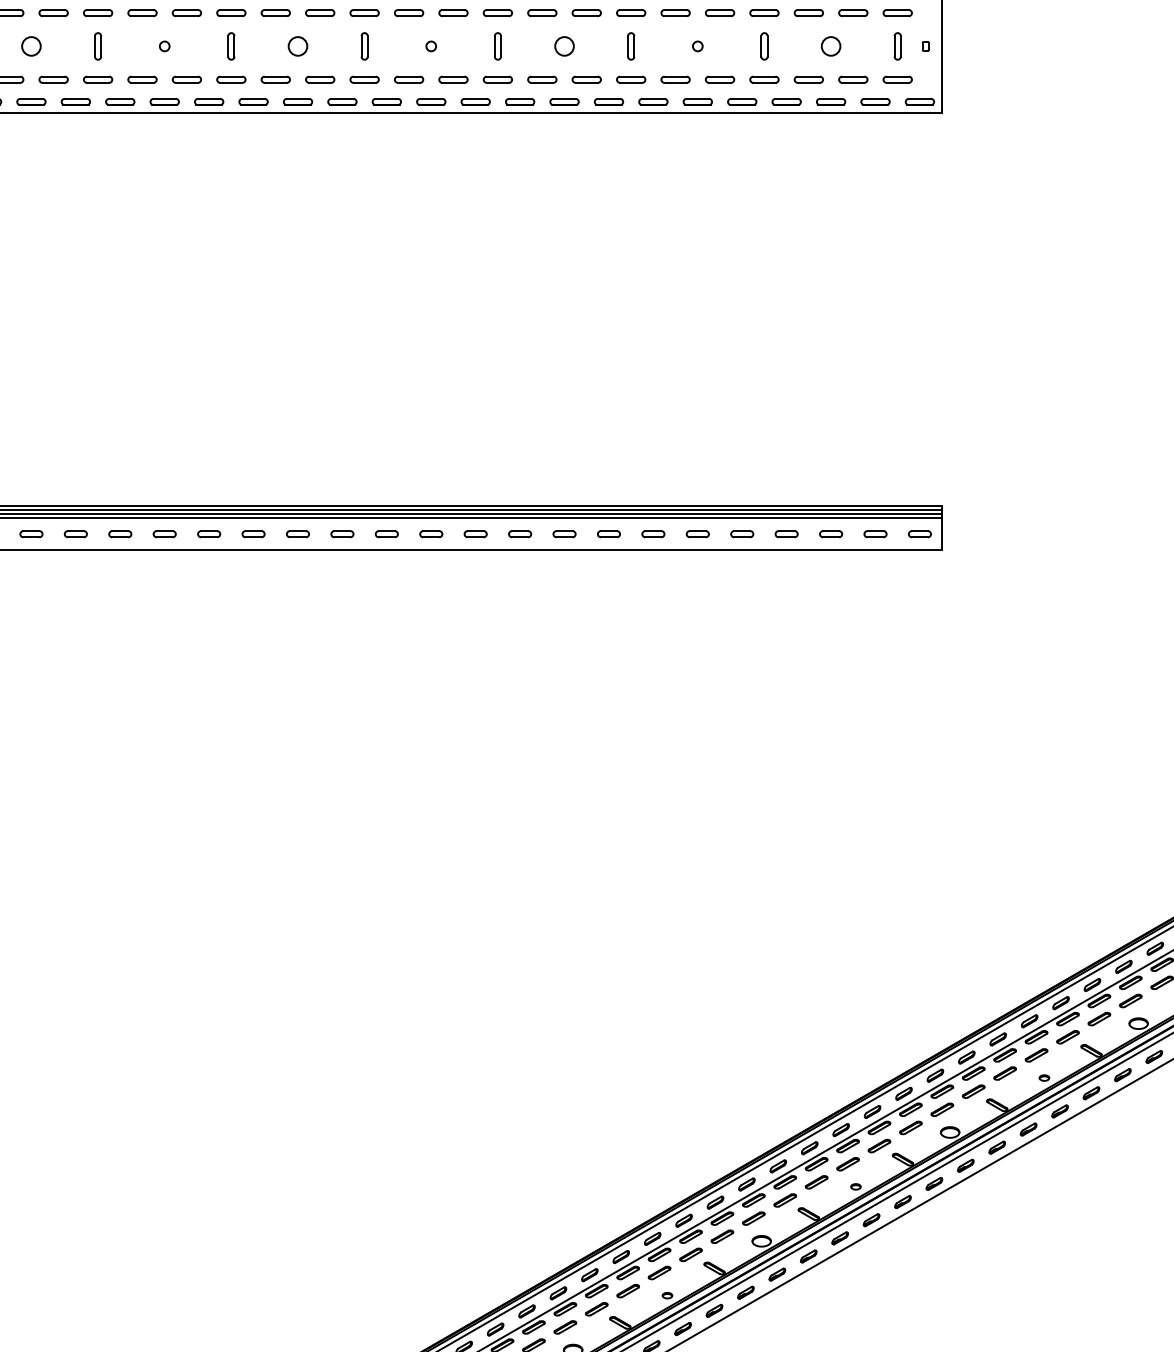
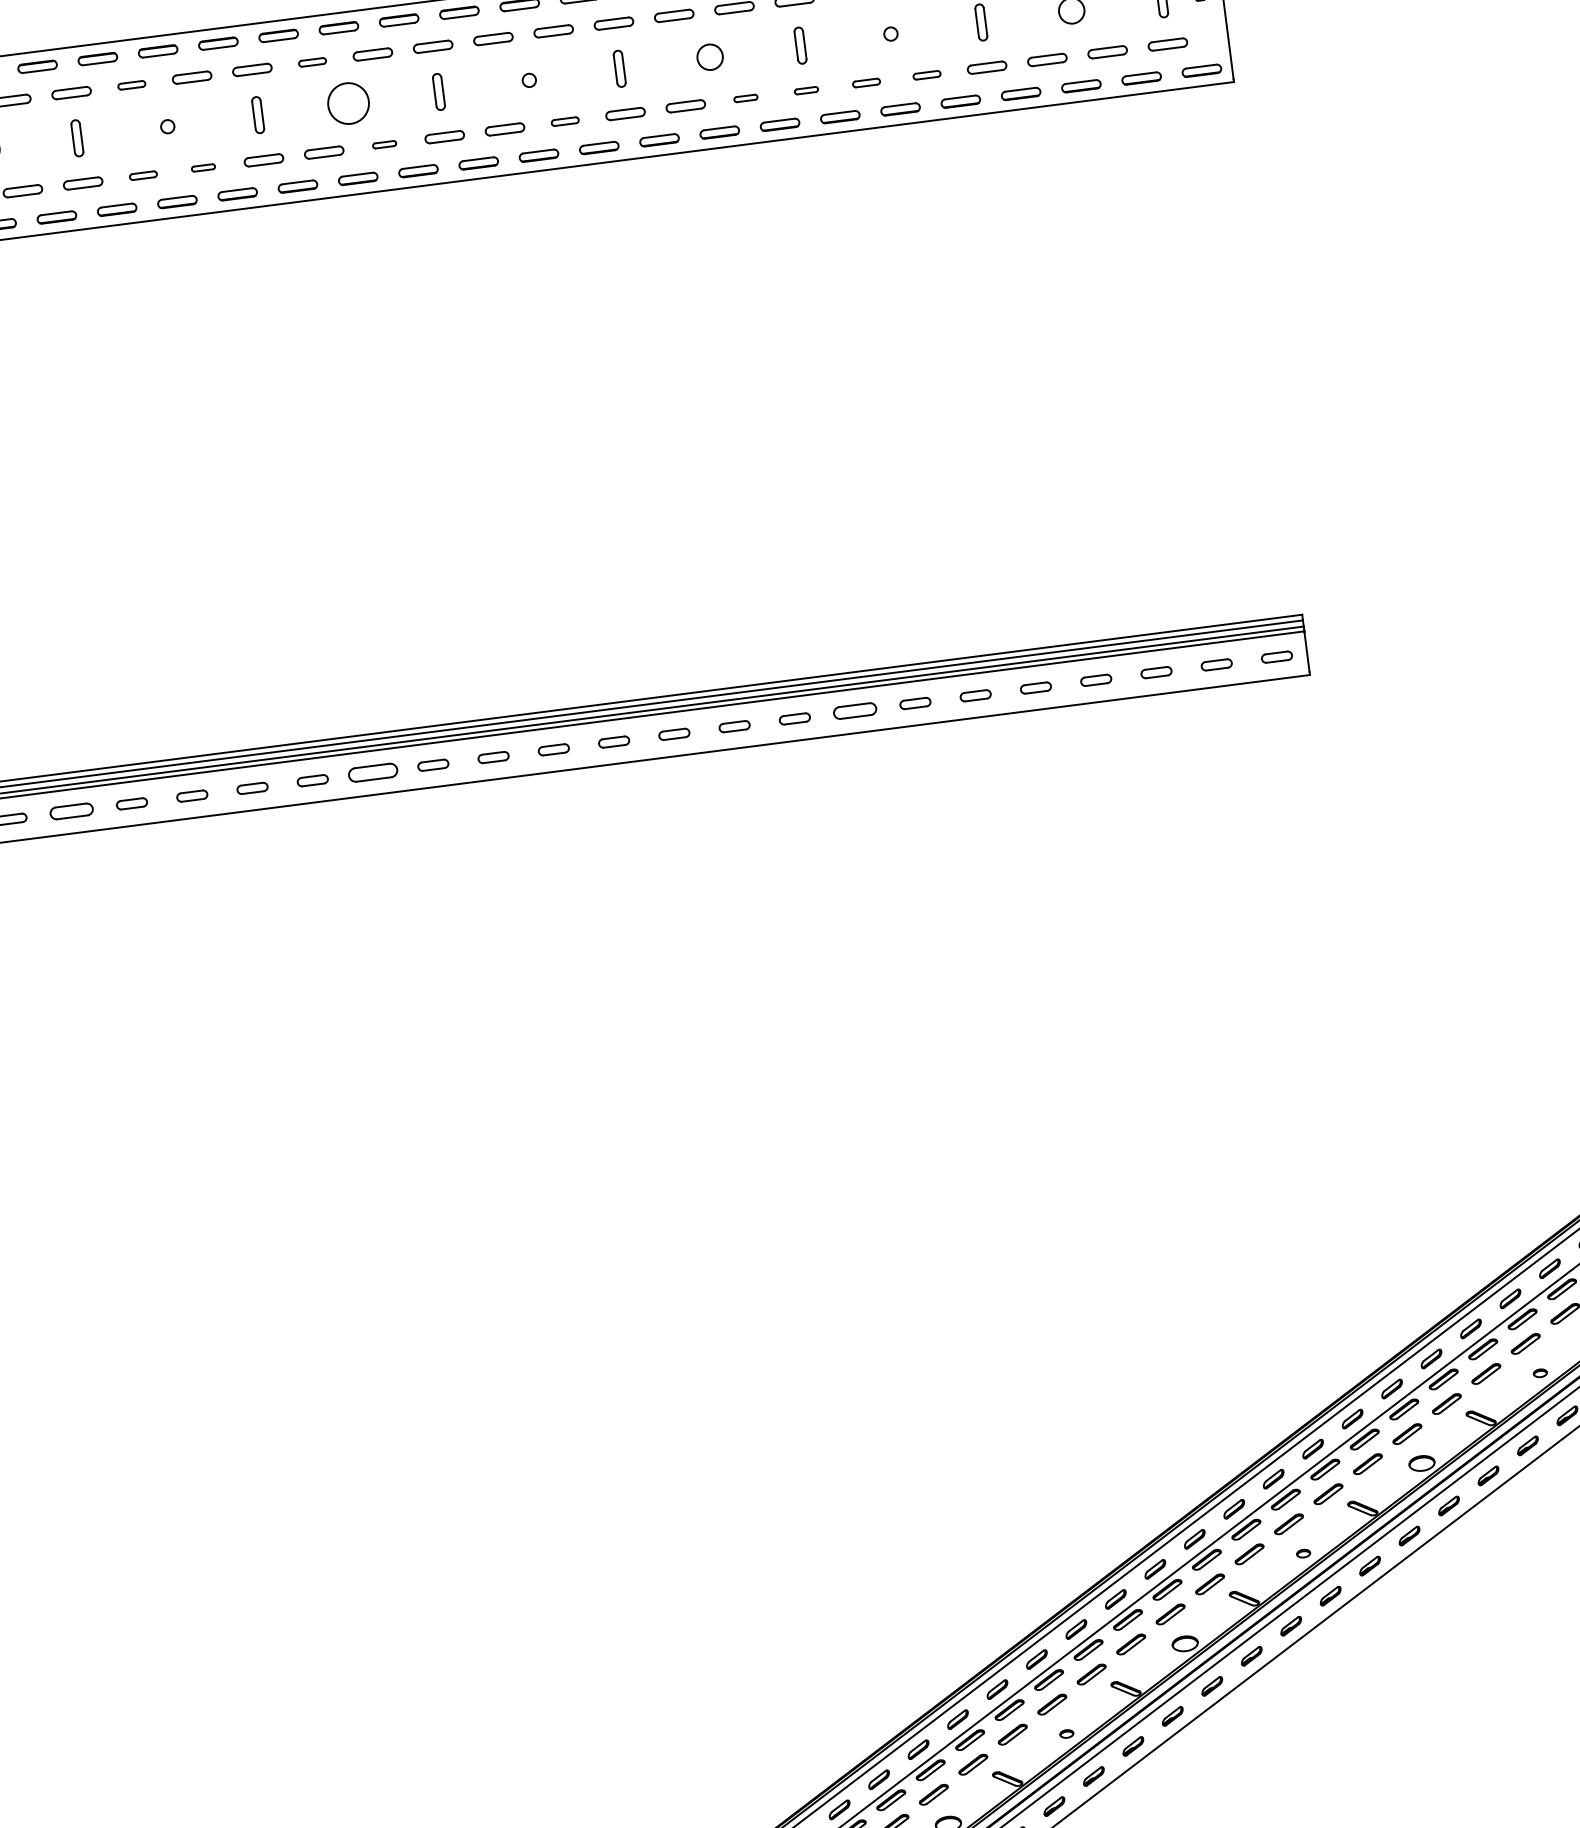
part: (142, 12) -> (131, 84), size x0.7
part: (275, 13) -> (312, 62), size x0.7
circle: (297, 46) -> (347, 103), size x1.6
part: (142, 79) -> (143, 175), size x0.7
part: (186, 79) -> (203, 167), size x0.6
part: (320, 79) -> (384, 144), size x0.6
part: (453, 79) -> (565, 121), size x0.7
part: (586, 79) -> (745, 98), size x0.6
part: (631, 79) -> (806, 90), size x0.6
part: (675, 79) -> (866, 82), size x0.7
part: (720, 79) -> (927, 75), size x0.7
part: (31, 534) -> (71, 811), size x1.4
part: (253, 534) -> (373, 773), size x1.6
part: (608, 534) -> (854, 711), size x1.4

